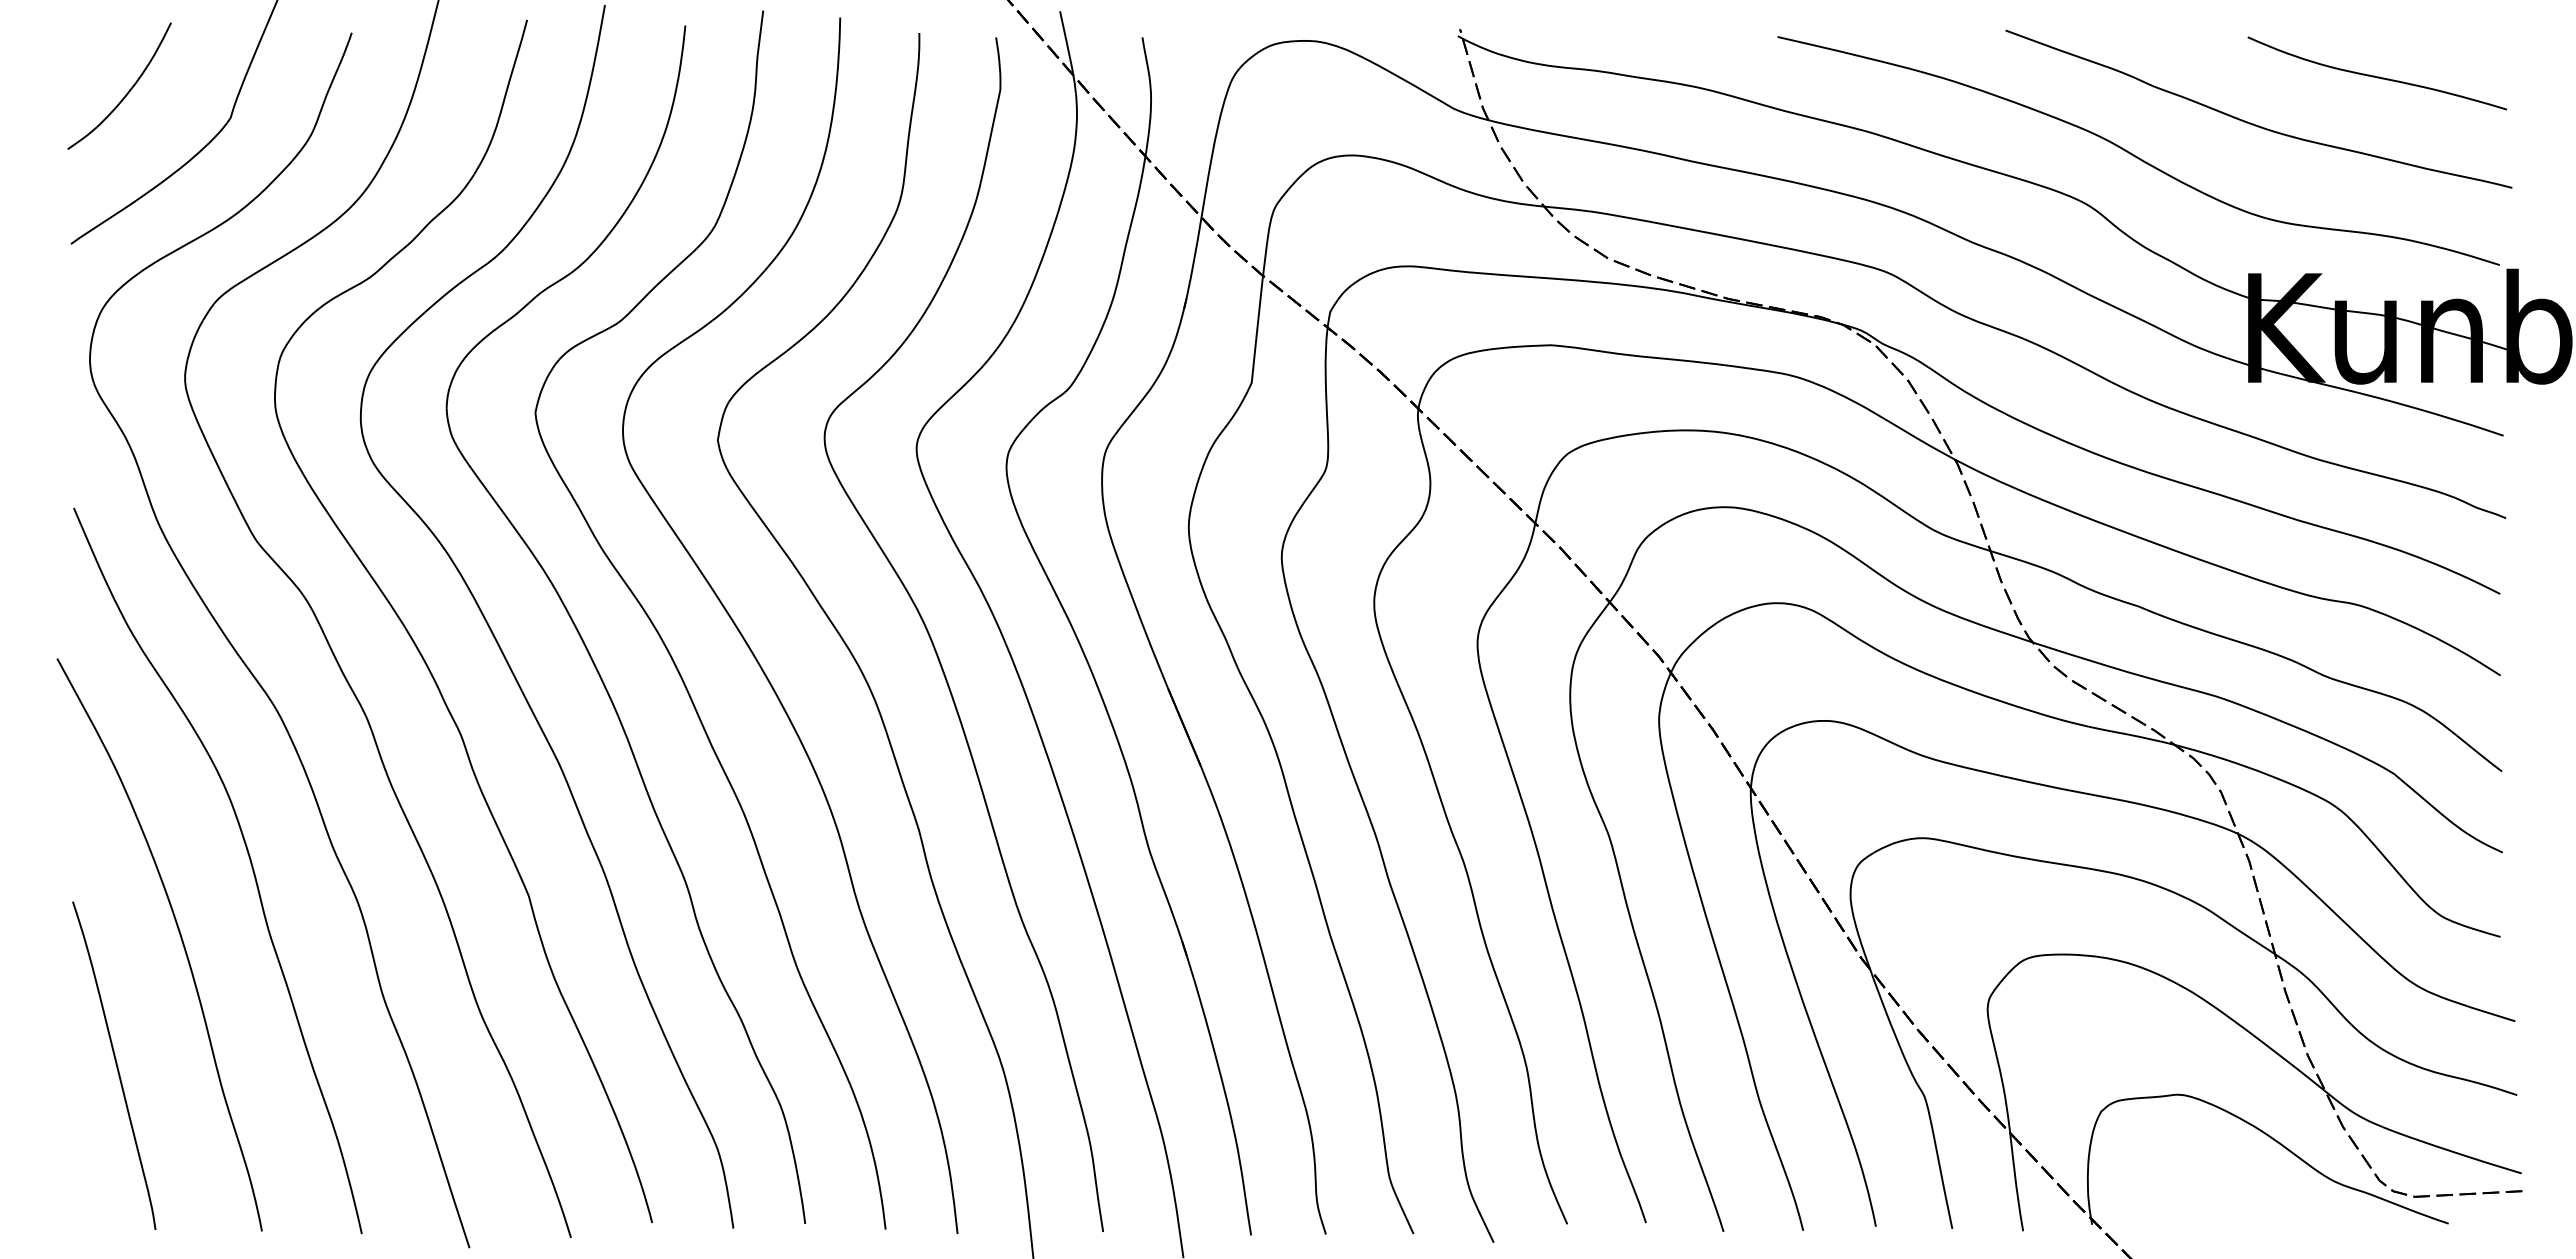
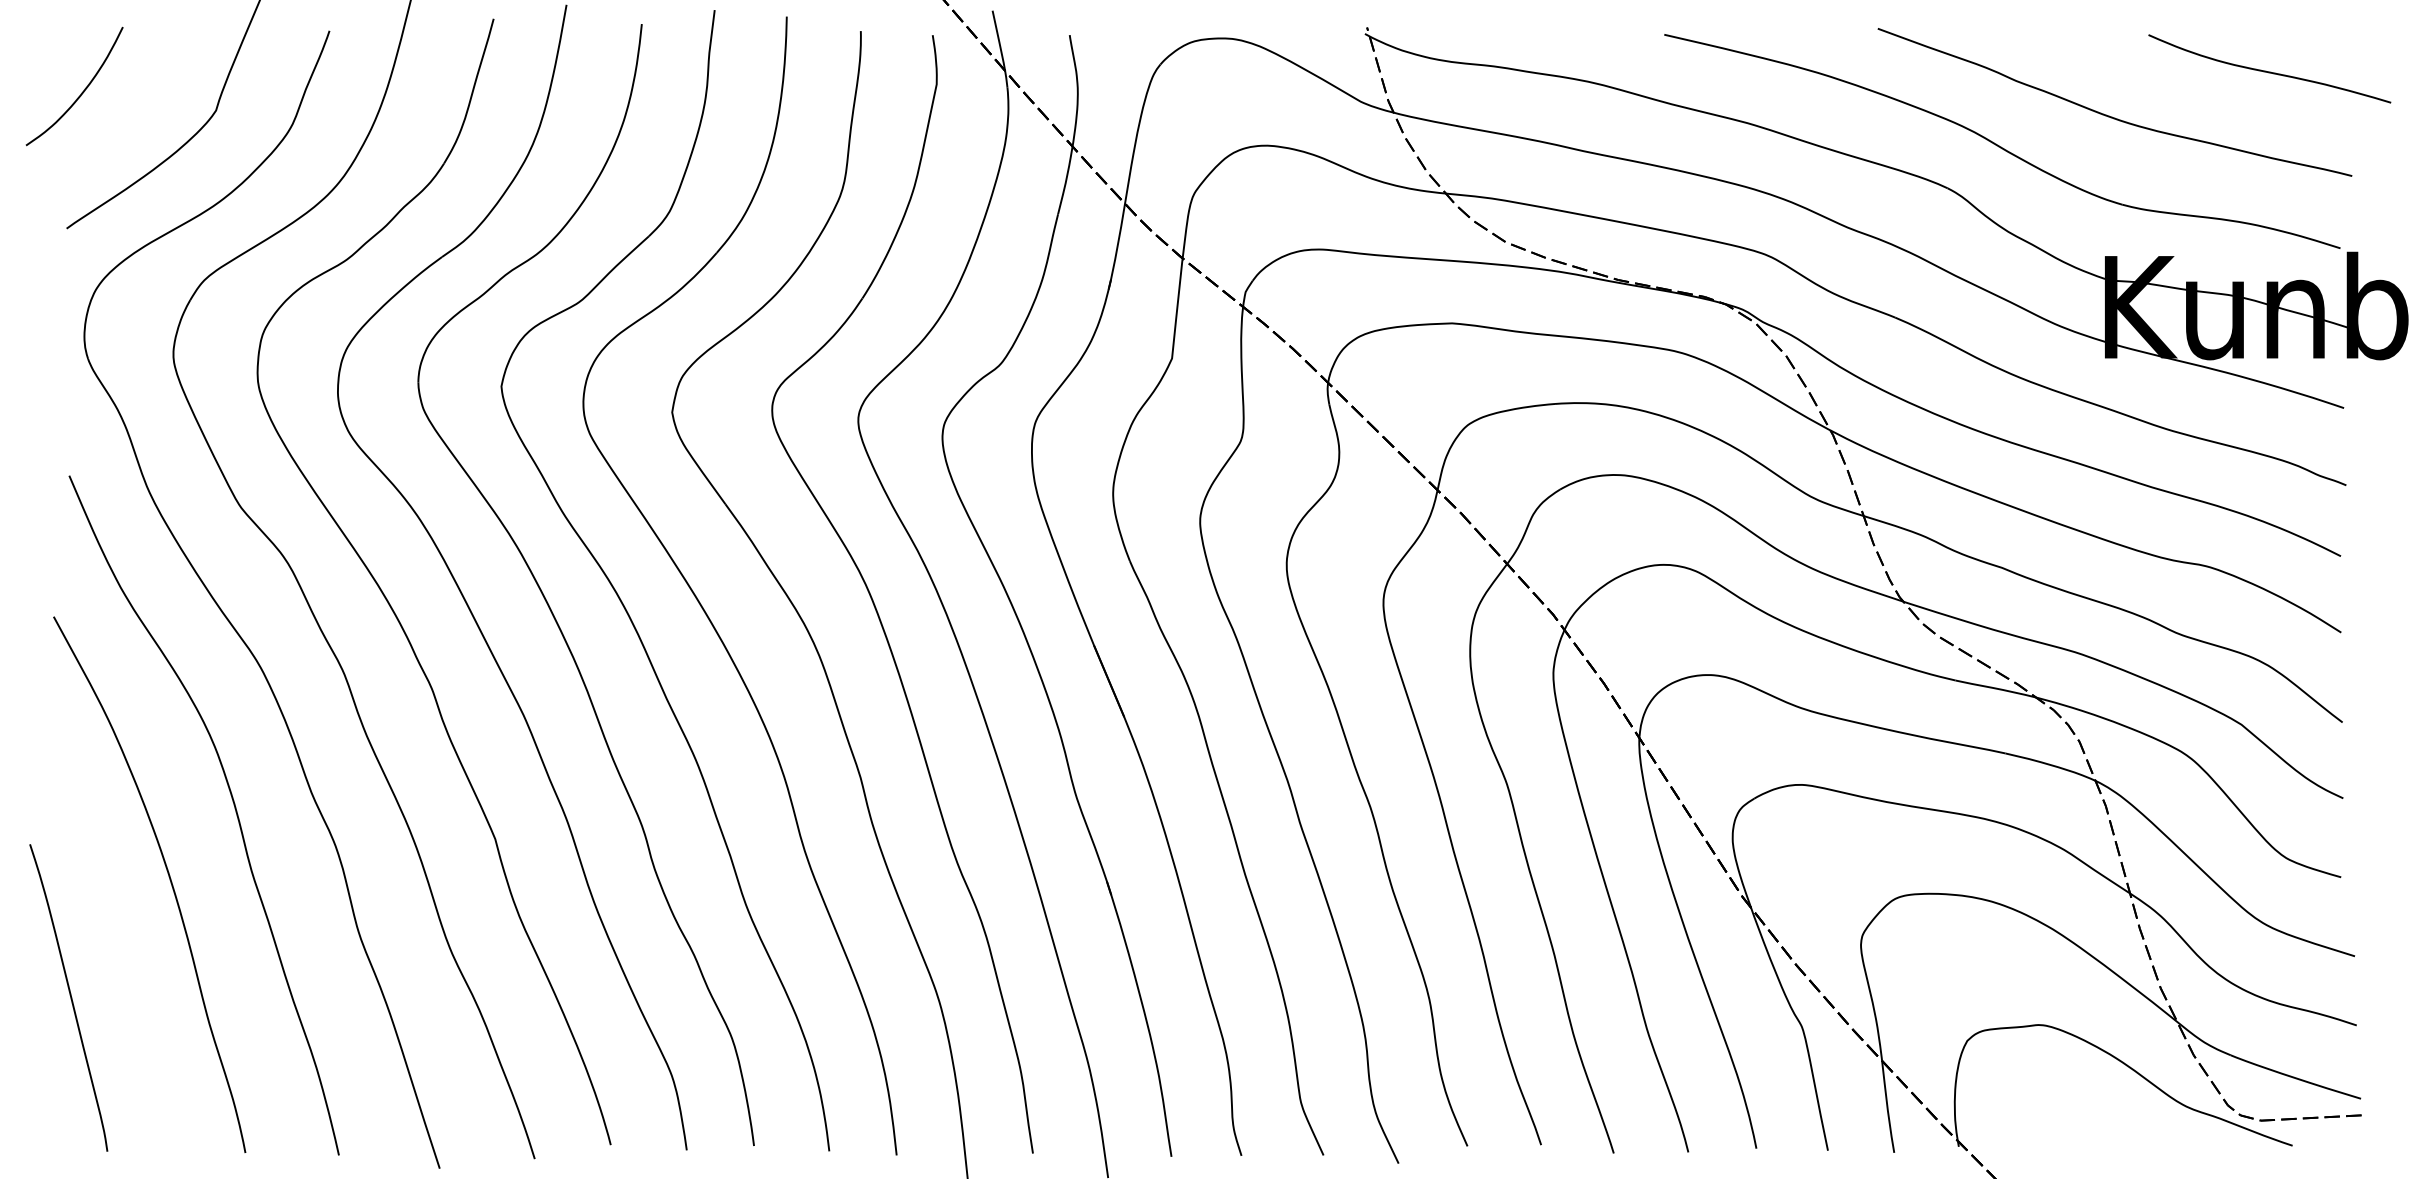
curve: (2374, 75) -> (2267, 70), moved
curve: (128, 90) -> (83, 90), moved
curve: (115, 1064) -> (69, 996), moved

